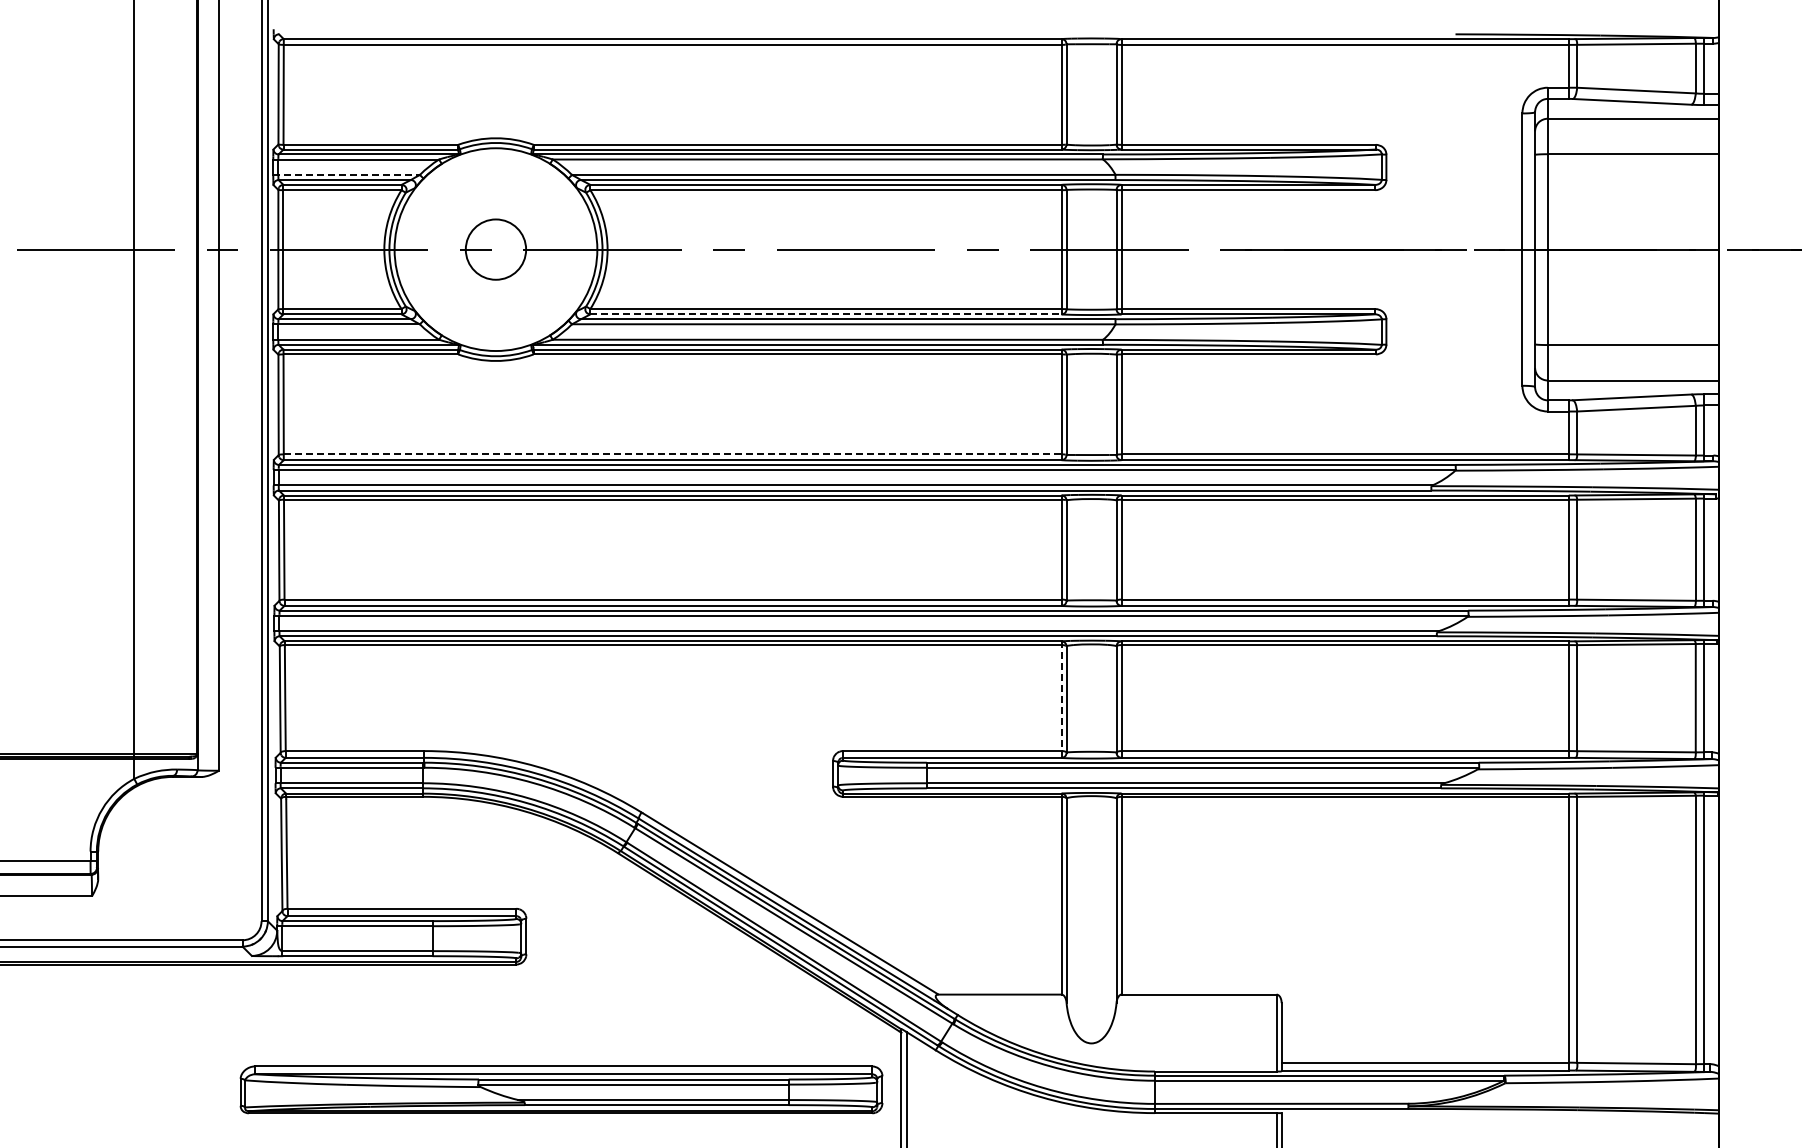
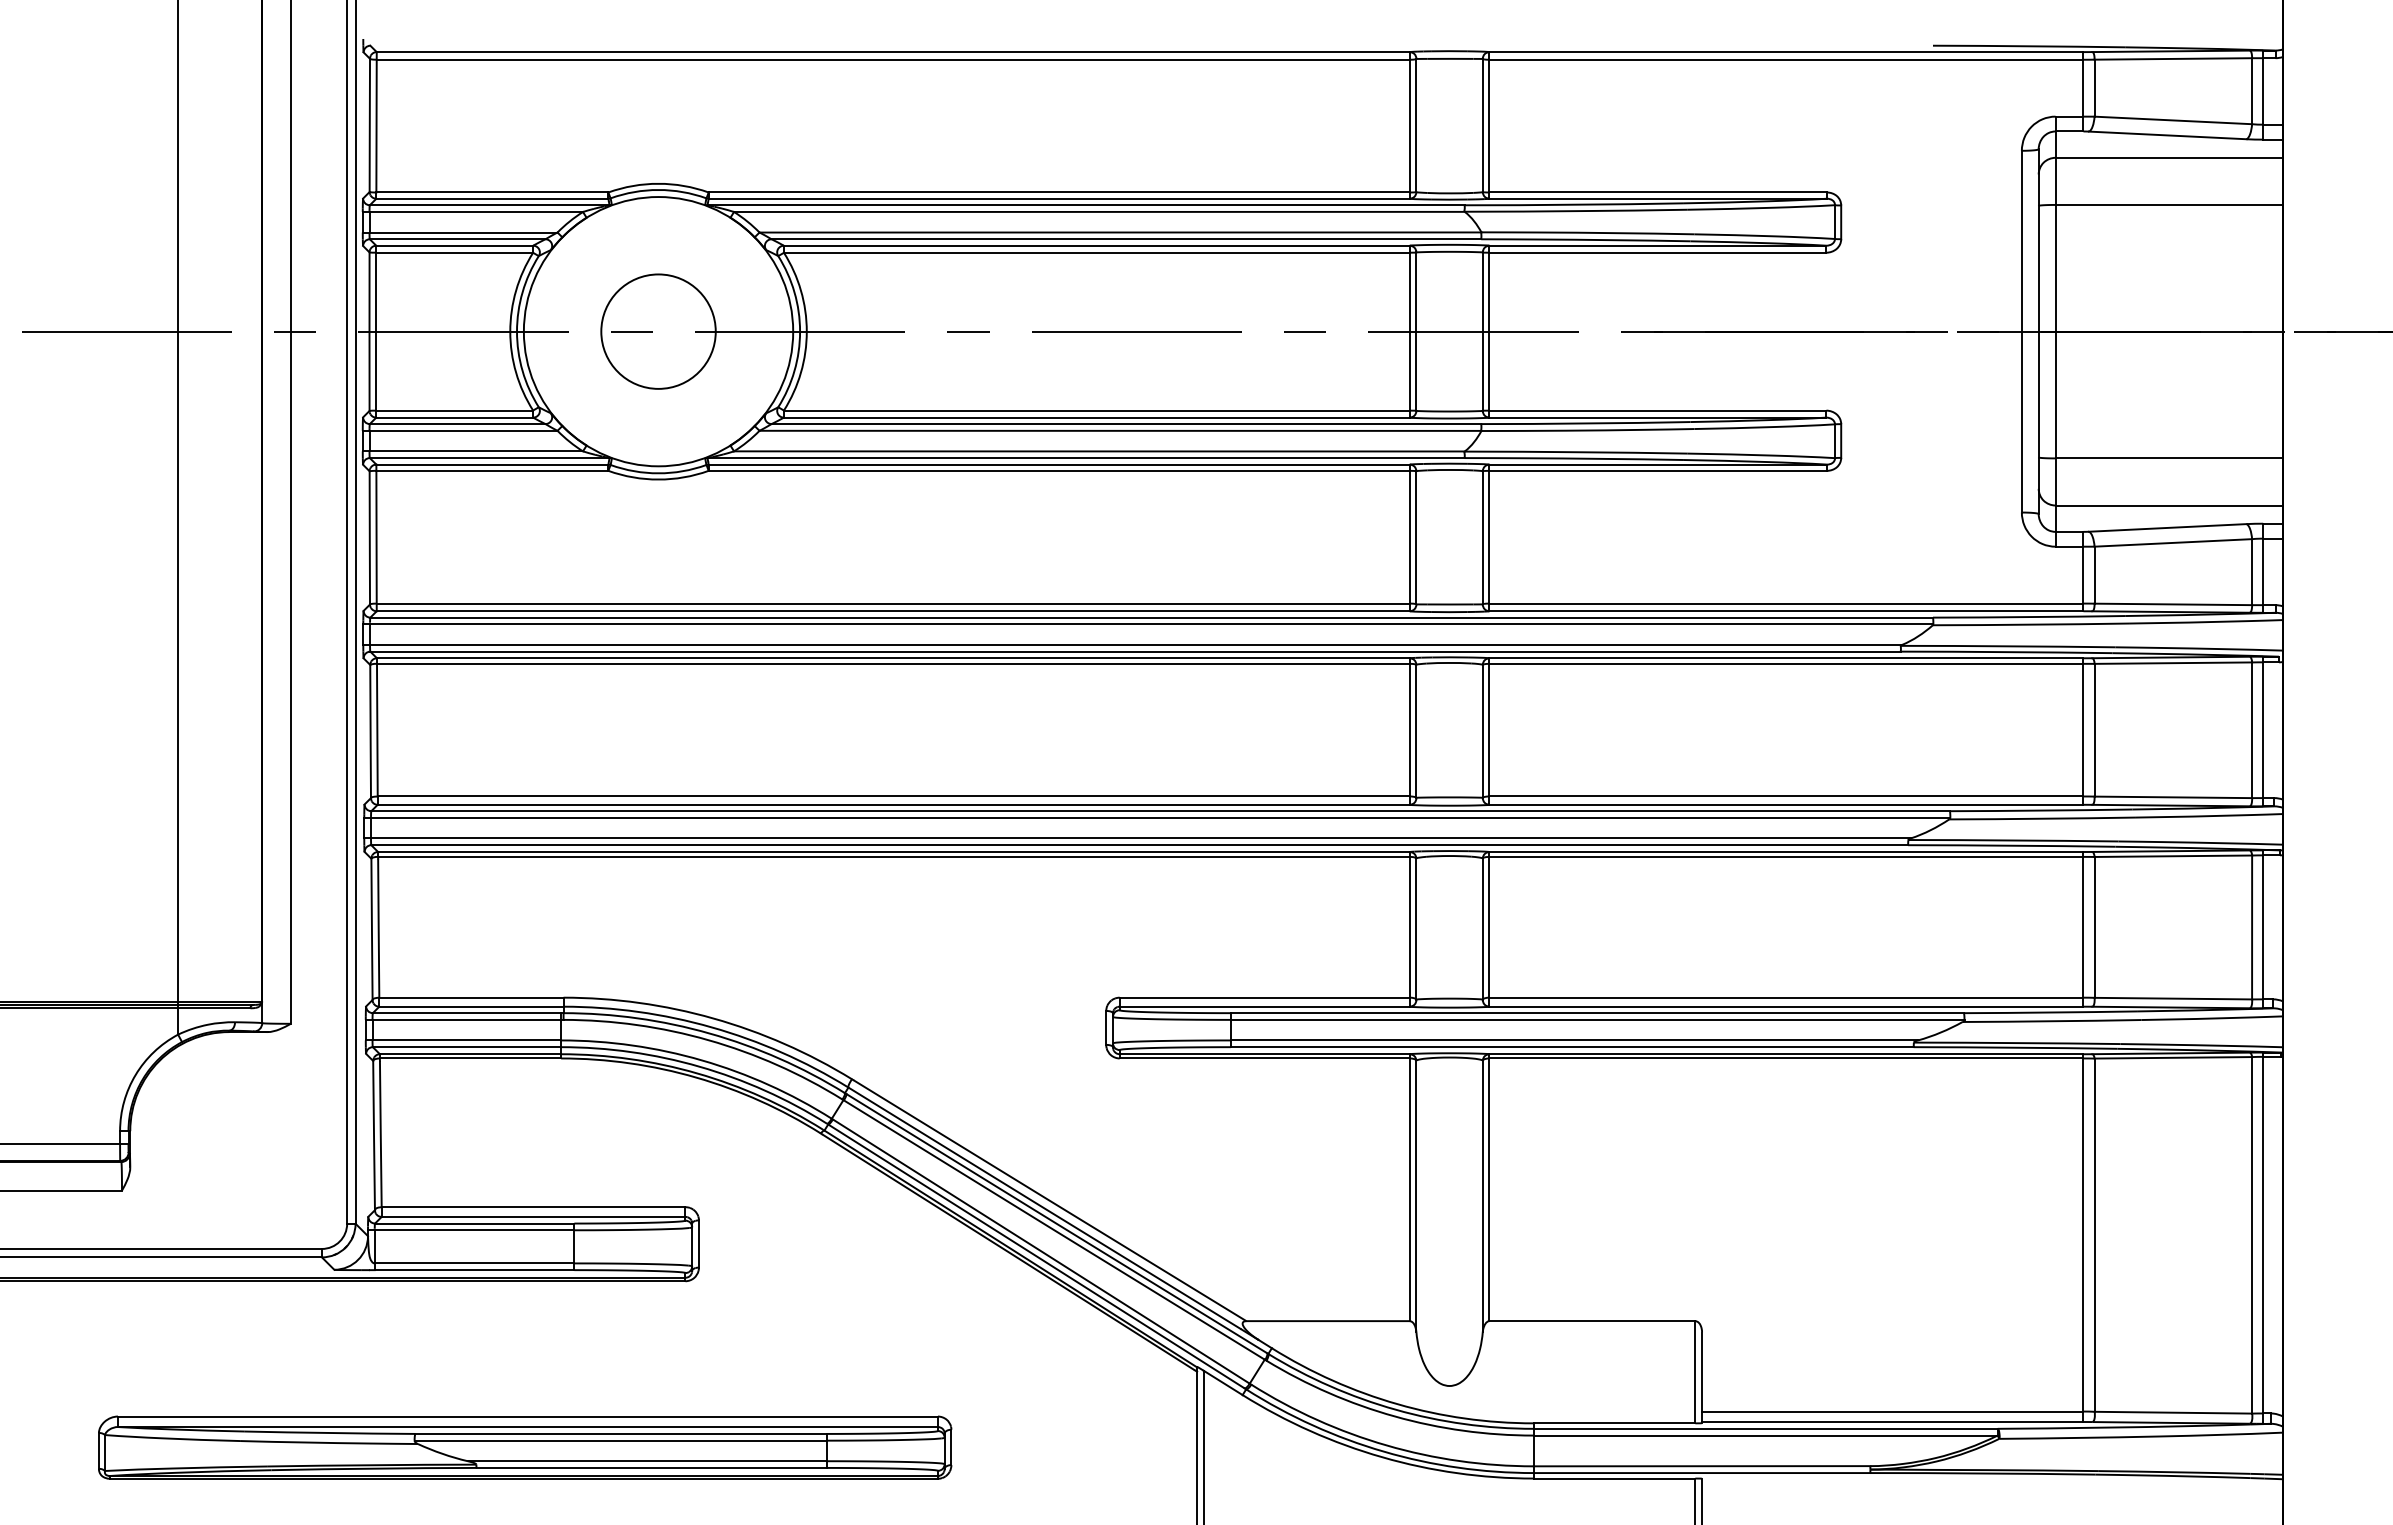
line: (347, 175) -> (461, 233), dashed -> solid
circle: (495, 249) -> (657, 331), size x1.43
line: (825, 314) -> (1096, 417), dashed -> solid
line: (672, 454) -> (893, 603), dashed -> solid
line: (1061, 699) -> (1409, 929), dashed -> solid
part: (561, 1089) -> (525, 1447), moved

